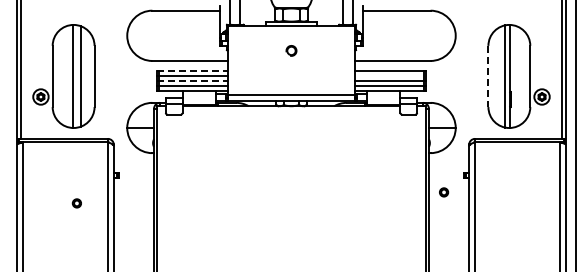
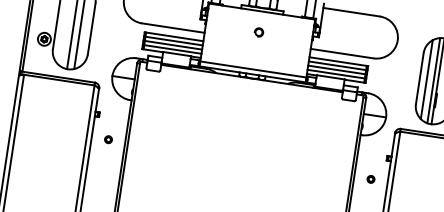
line: (193, 71) -> (174, 37), dashed -> solid
line: (390, 76) -> (338, 66), added
line: (488, 76) -> (419, 78), dashed -> solid
line: (496, 76) -> (426, 79), added
line: (193, 81) -> (173, 45), dashed -> solid
part: (444, 192) -> (371, 179), moved
part: (76, 203) -> (108, 139), moved

